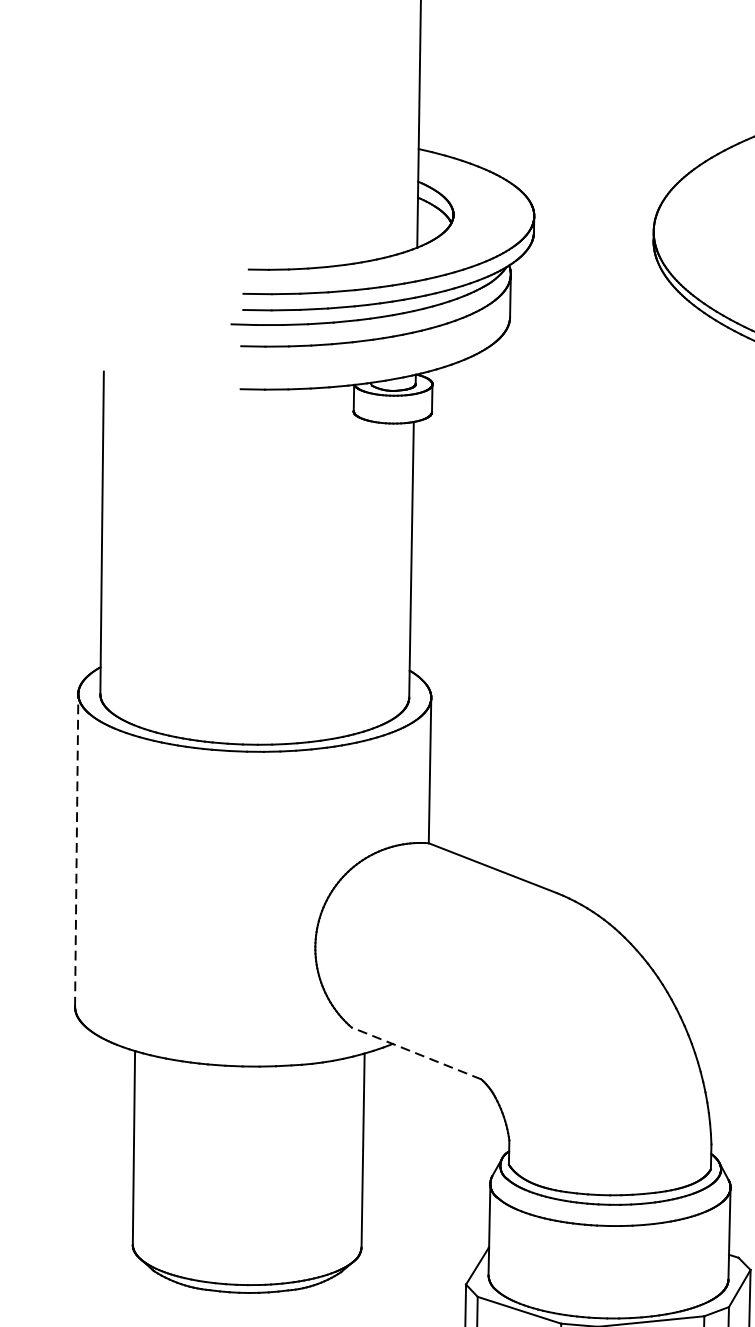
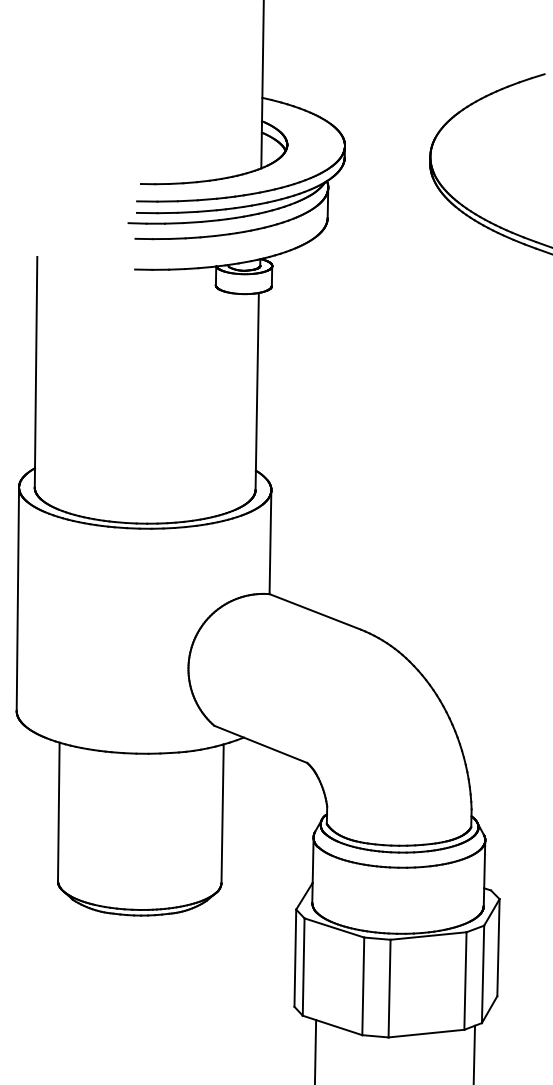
line: (76, 849) -> (17, 598), dashed -> solid
line: (416, 1053) -> (260, 744), dashed -> solid

